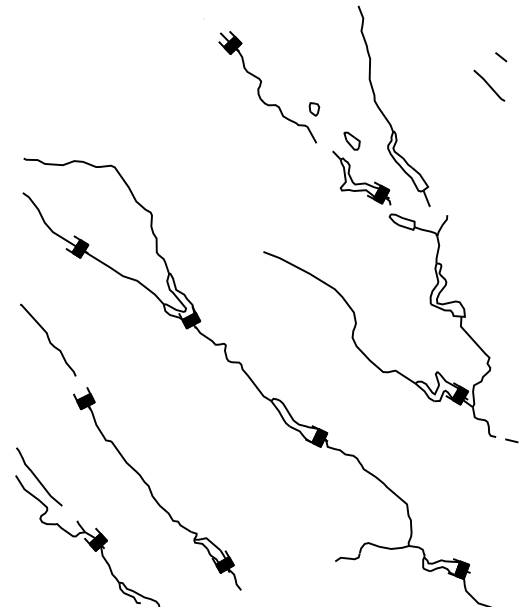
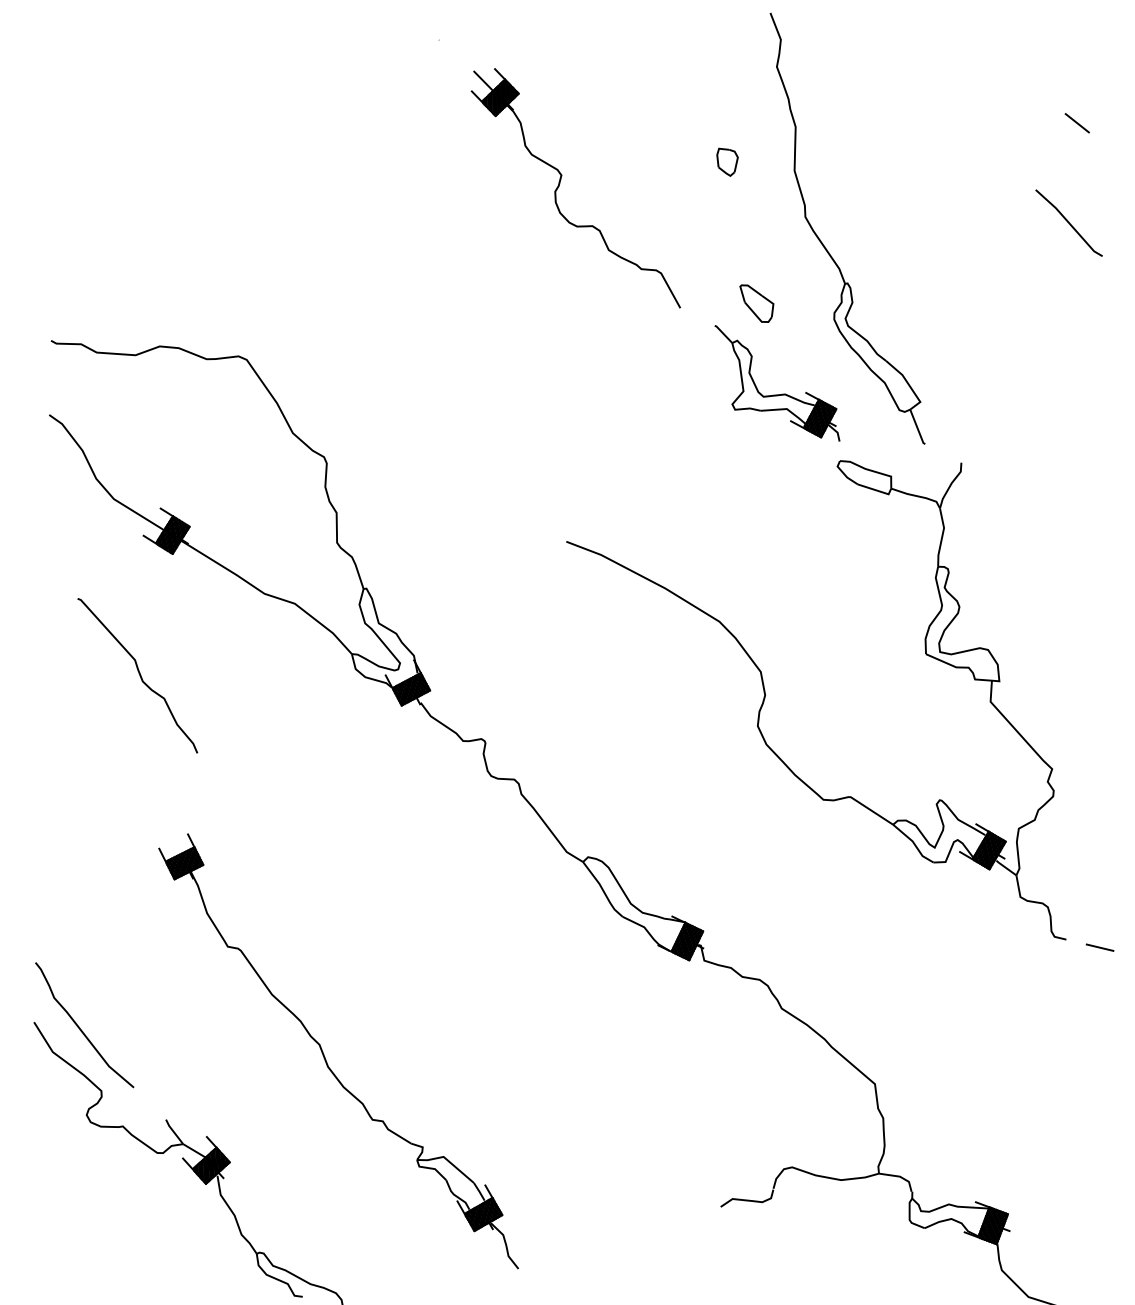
line: (489, 85) -> (1069, 222), moved
part: (314, 109) -> (727, 162), moved
curve: (48, 339) -> (138, 673), moved

